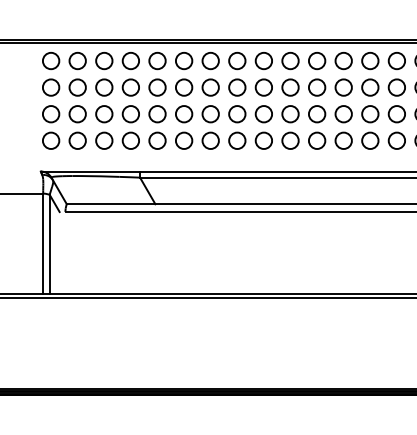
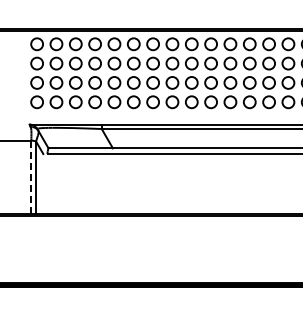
line: (43, 244) -> (31, 177), solid -> dashed

